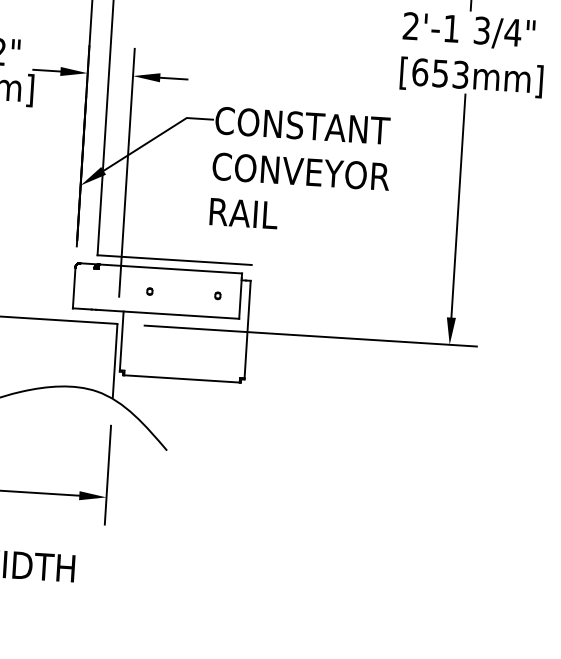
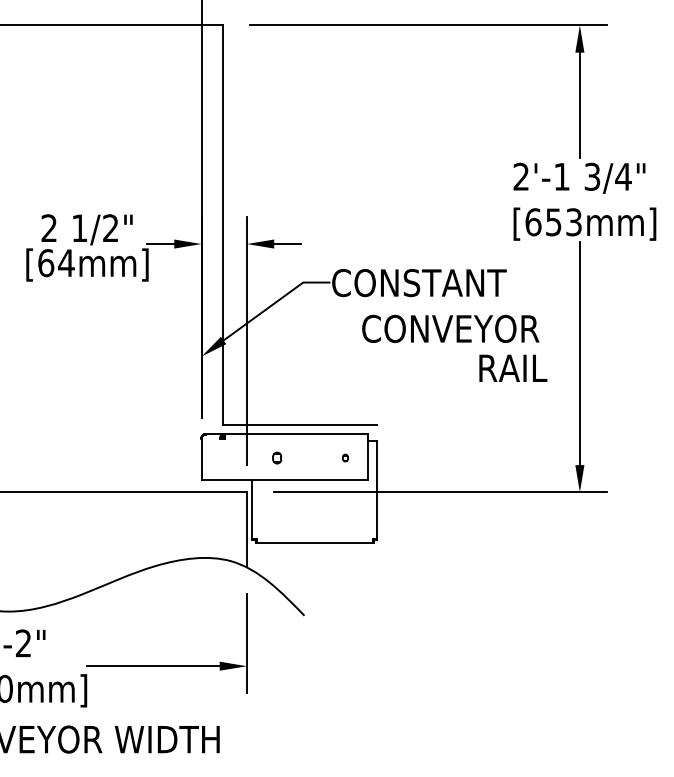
text: (300, 171) -> (450, 328), moved
text: (244, 212) -> (513, 367), moved
part: (150, 291) -> (277, 457), size x1.6

